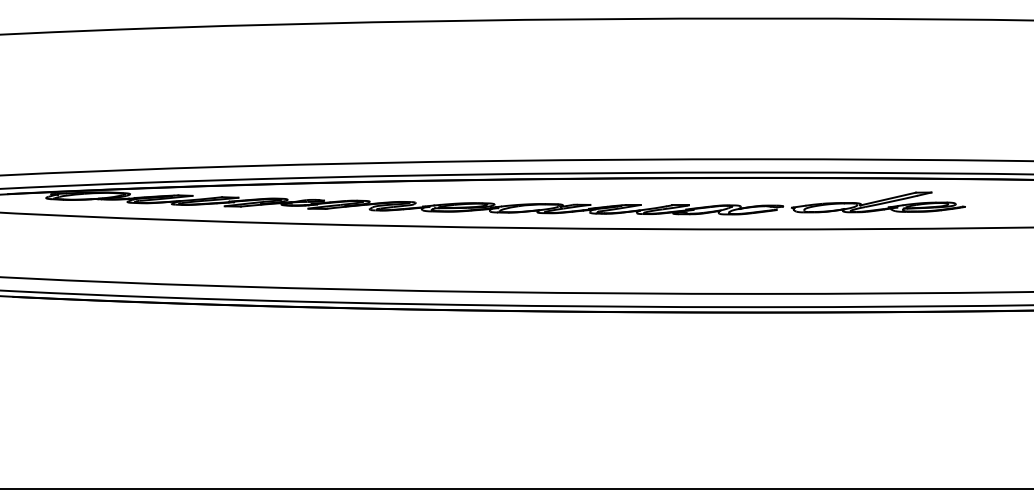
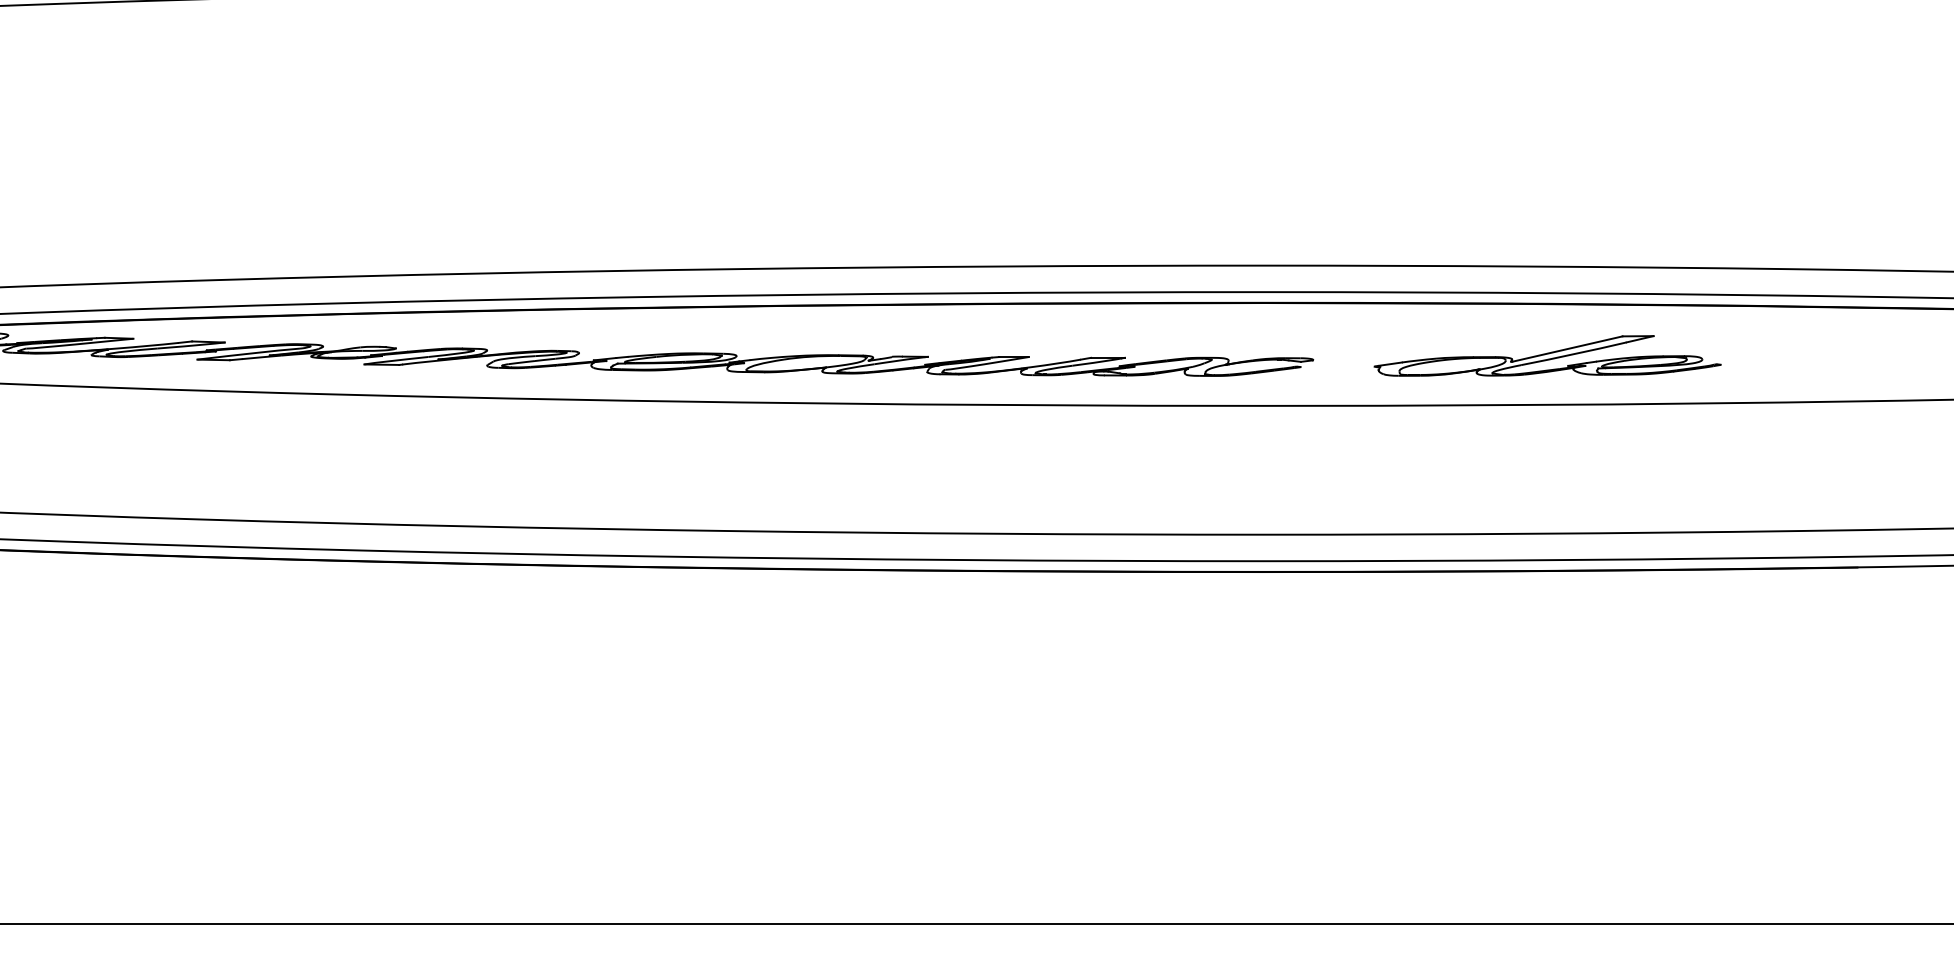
part: (877, 202) -> (1545, 356), moved

